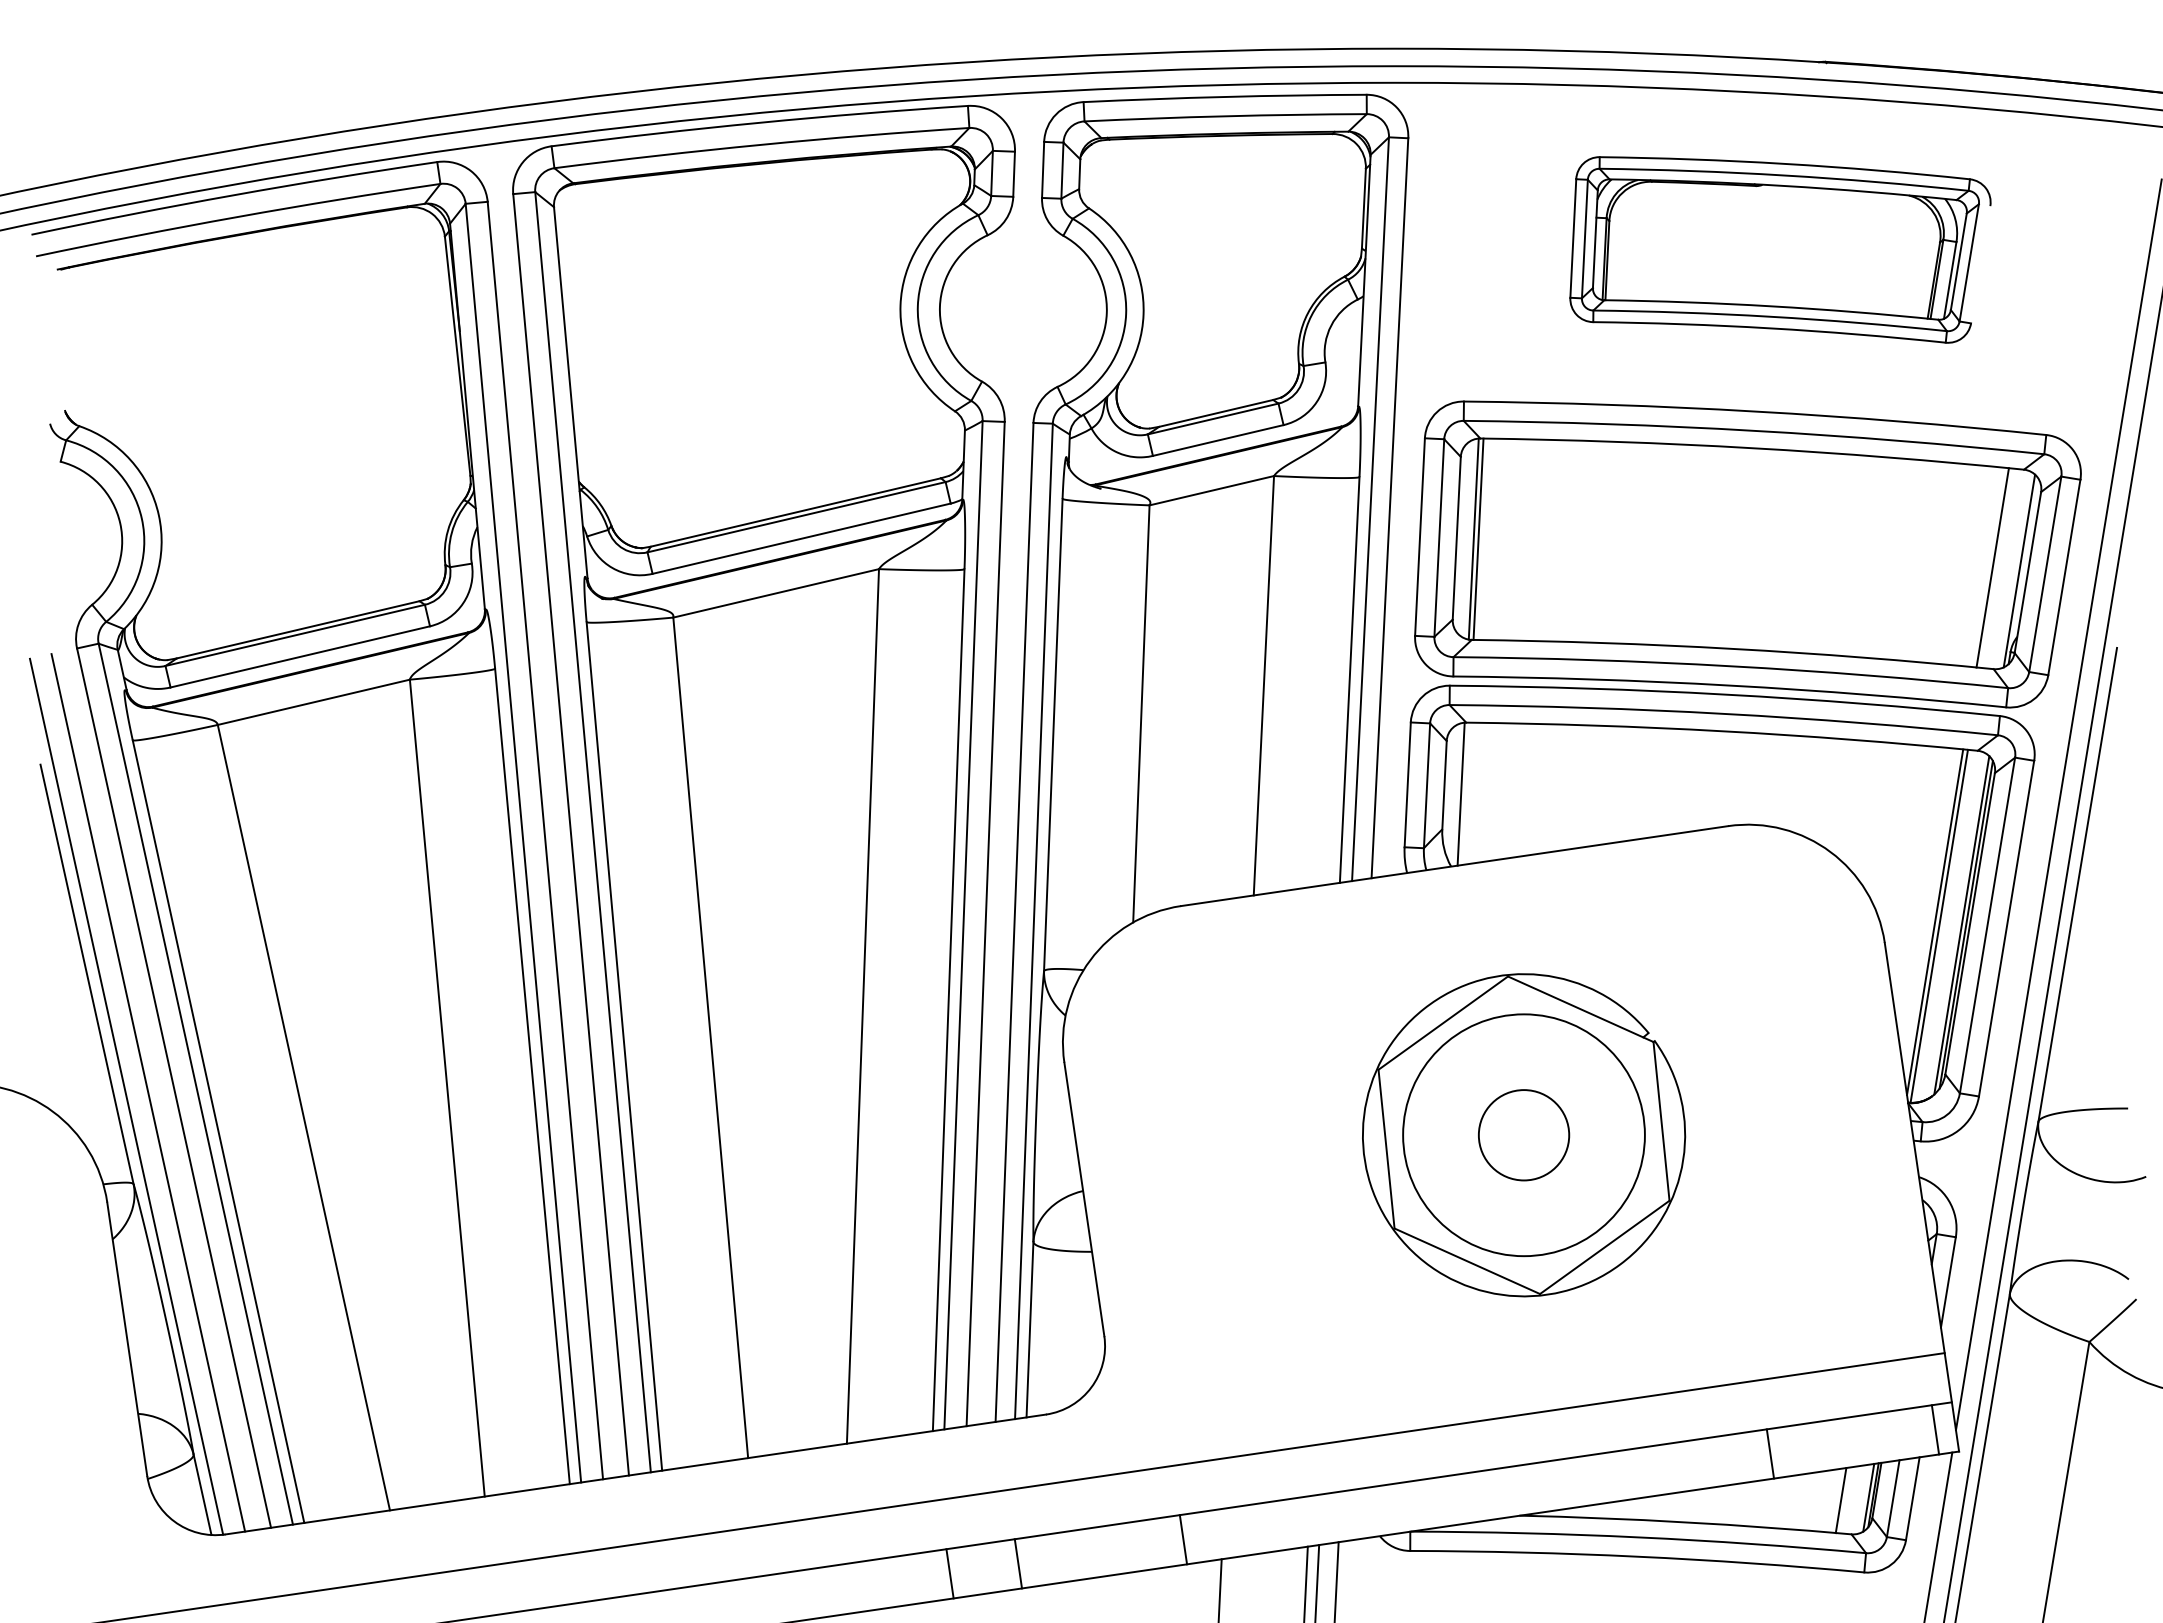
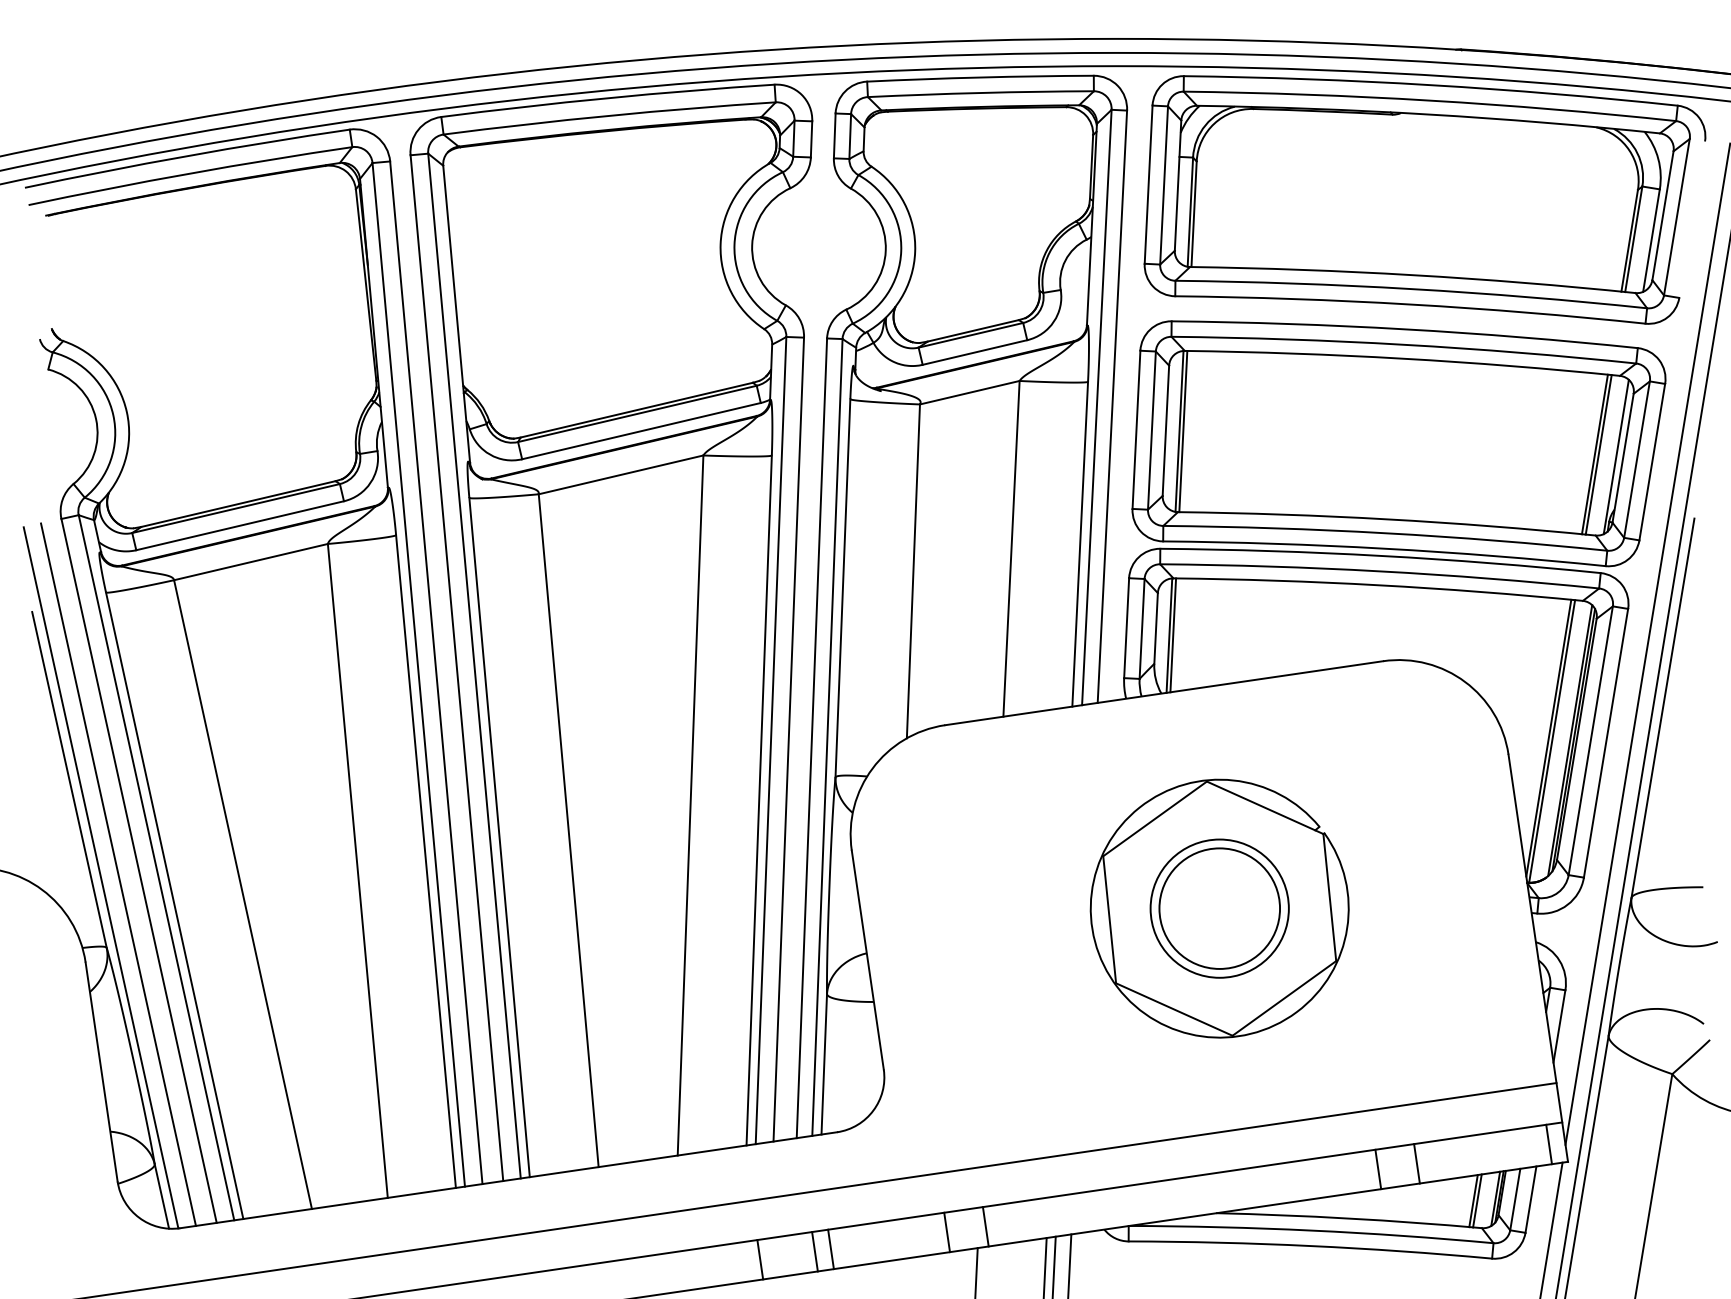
part: (1780, 249) -> (1425, 199), size x1.67
line: (1997, 568) -> (1598, 454), added
line: (1465, 793) -> (1172, 635), added
circle: (1523, 1134) -> (1219, 908), size x0.71
circle: (1523, 1134) -> (1219, 908), size x1.67
line: (1721, 1460) -> (1377, 1169), added
line: (1845, 1500) -> (1477, 1201), added
line: (1231, 1532) -> (985, 1226), added
line: (1038, 1560) -> (831, 1249), added

